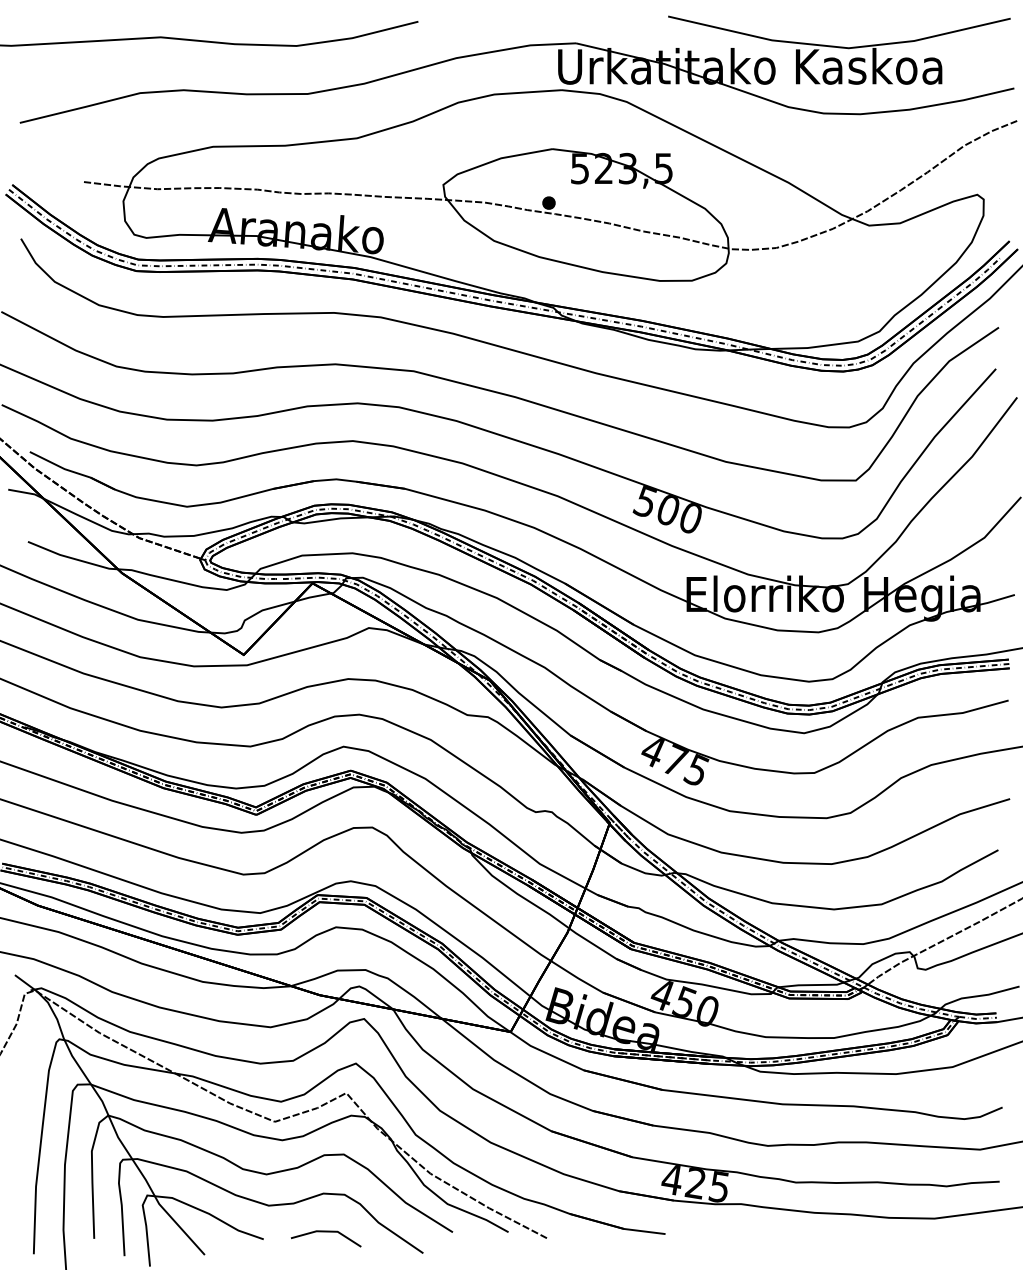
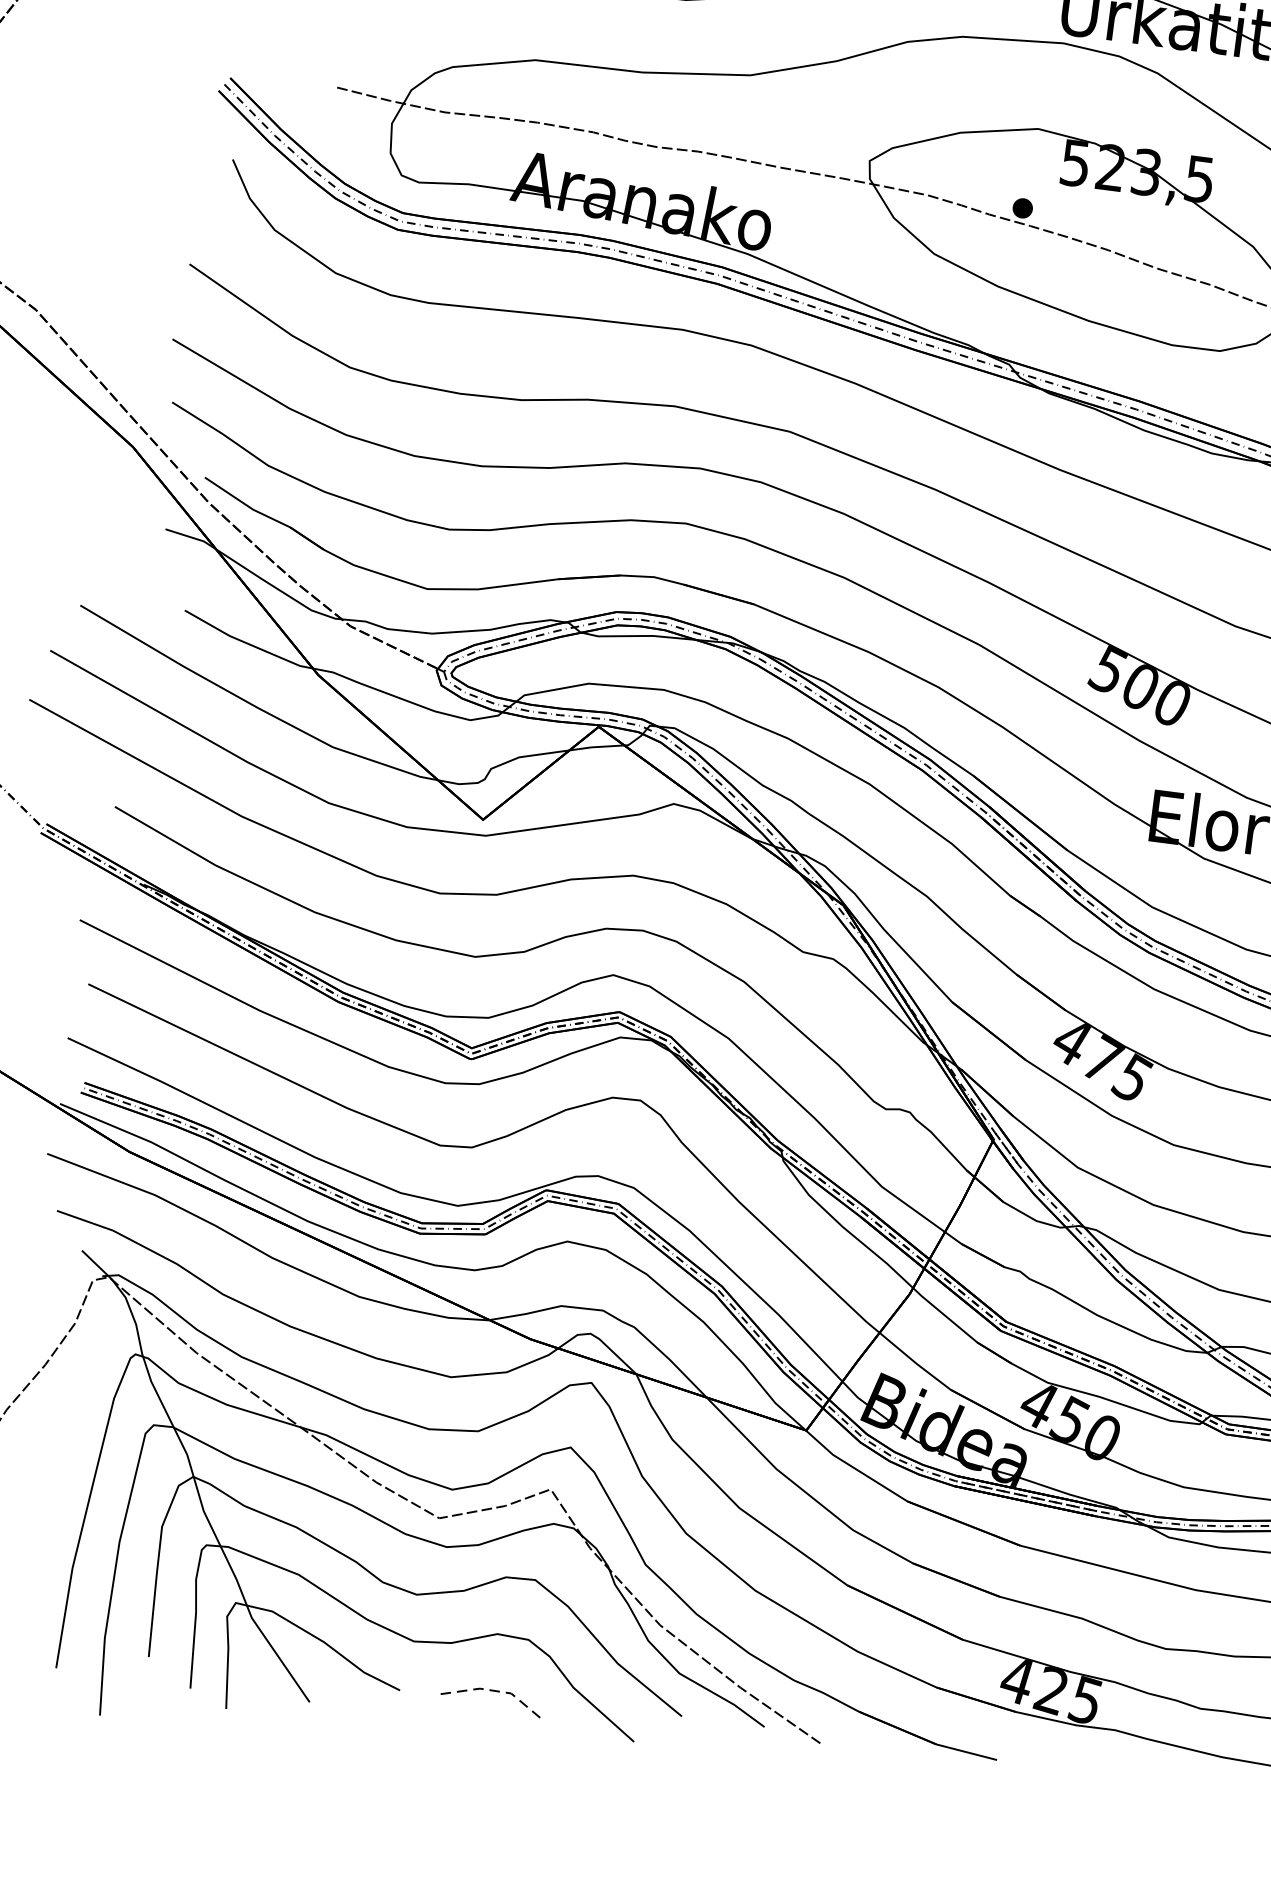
line: (328, 1231) -> (497, 1691), solid -> dashed

